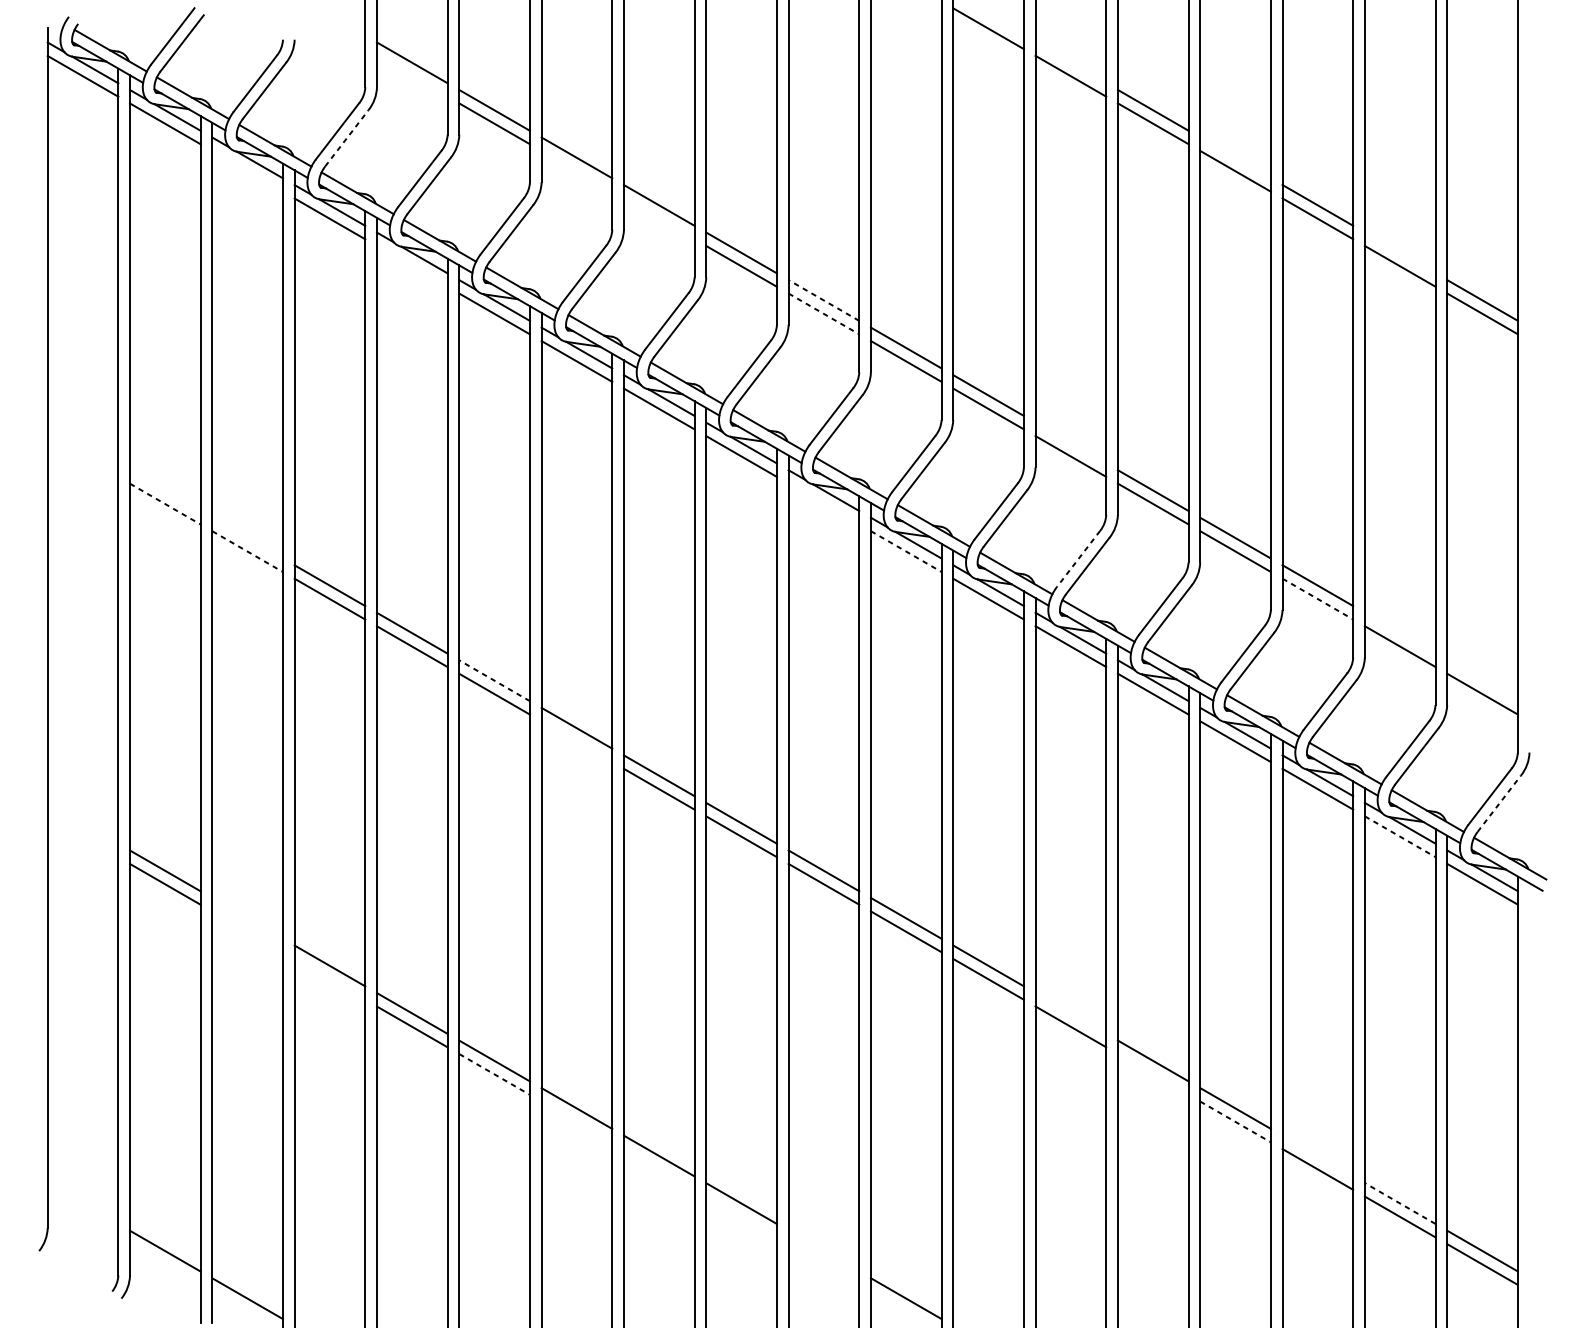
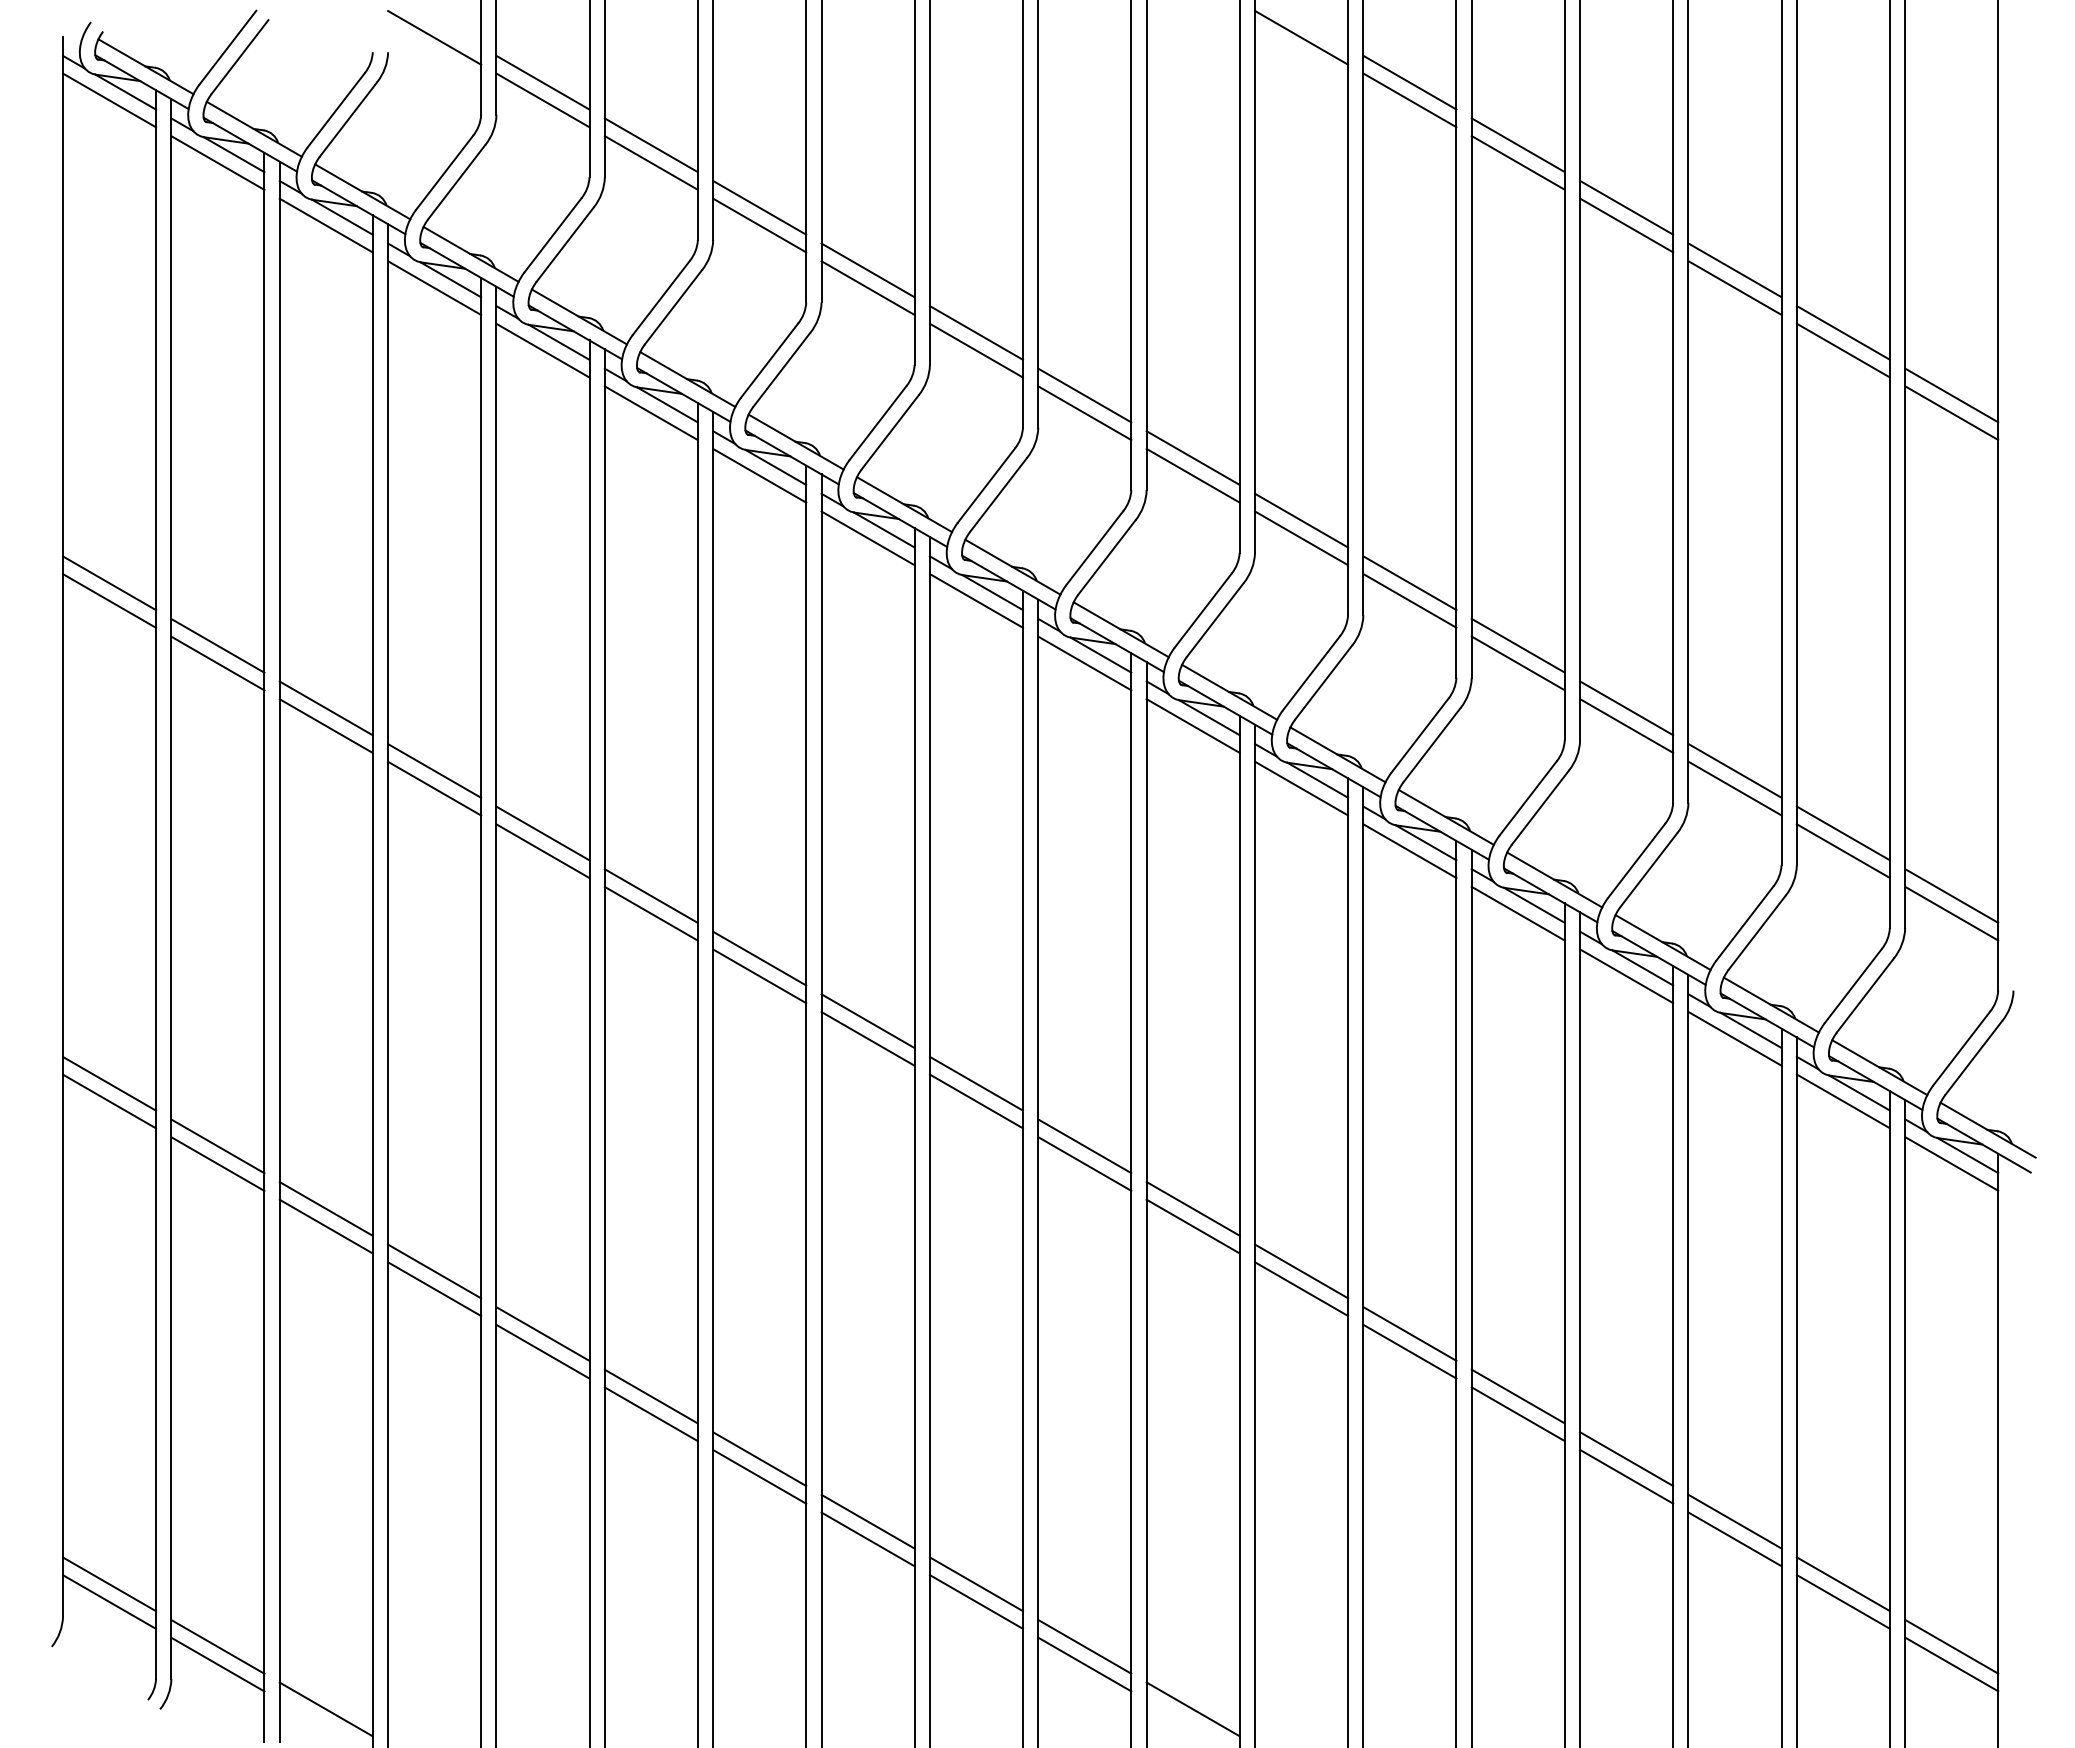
line: (329, 28) -> (434, 37), added
line: (1070, 62) -> (1409, 82), added
line: (411, 76) -> (542, 100), added
line: (346, 138) -> (456, 182), dashed -> solid
line: (1235, 157) -> (1626, 207), added
line: (247, 171) -> (325, 225), added
line: (576, 171) -> (759, 225), added
line: (658, 218) -> (867, 287), added
line: (1399, 252) -> (1842, 332), added
line: (411, 266) -> (542, 350), added
line: (823, 300) -> (1084, 395), dashed -> solid
line: (823, 314) -> (1084, 413), dashed -> solid
line: (82, 443) -> (109, 583), added
line: (1070, 443) -> (1409, 583), added
line: (82, 456) -> (109, 600), added
line: (165, 490) -> (217, 645), added
line: (165, 504) -> (217, 663), dashed -> solid
line: (823, 504) -> (1084, 663), added
line: (247, 538) -> (325, 708), added
line: (247, 551) -> (326, 726), dashed -> solid
line: (906, 551) -> (1193, 726), dashed -> solid
line: (1078, 558) -> (1419, 735), dashed -> solid
line: (1317, 599) -> (1734, 788), dashed -> solid
line: (1399, 633) -> (1842, 833), added
line: (1482, 680) -> (1951, 895), added
line: (494, 681) -> (651, 896), dashed -> solid
line: (576, 741) -> (759, 976), added
line: (1499, 803) -> (1973, 1057), dashed -> solid
line: (82, 823) -> (109, 1083), added
line: (82, 836) -> (109, 1101), added
line: (1400, 836) -> (1843, 1101), dashed -> solid
line: (247, 918) -> (325, 1208), added
line: (247, 931) -> (325, 1226), added
line: (329, 979) -> (434, 1289), added
line: (1070, 1013) -> (1409, 1333), added
line: (494, 1074) -> (651, 1414), dashed -> solid
line: (1152, 1074) -> (1517, 1414), added
line: (576, 1121) -> (759, 1476), added
line: (1235, 1121) -> (1626, 1476), dashed -> solid
line: (1317, 1155) -> (1734, 1521), added
line: (658, 1169) -> (867, 1539), added
line: (82, 1203) -> (109, 1584), added
line: (1400, 1203) -> (1843, 1584), dashed -> solid
line: (82, 1216) -> (109, 1601), added
line: (740, 1216) -> (975, 1601), added
line: (823, 1250) -> (1084, 1646), added
line: (165, 1264) -> (217, 1664), added
line: (823, 1264) -> (1084, 1664), added

